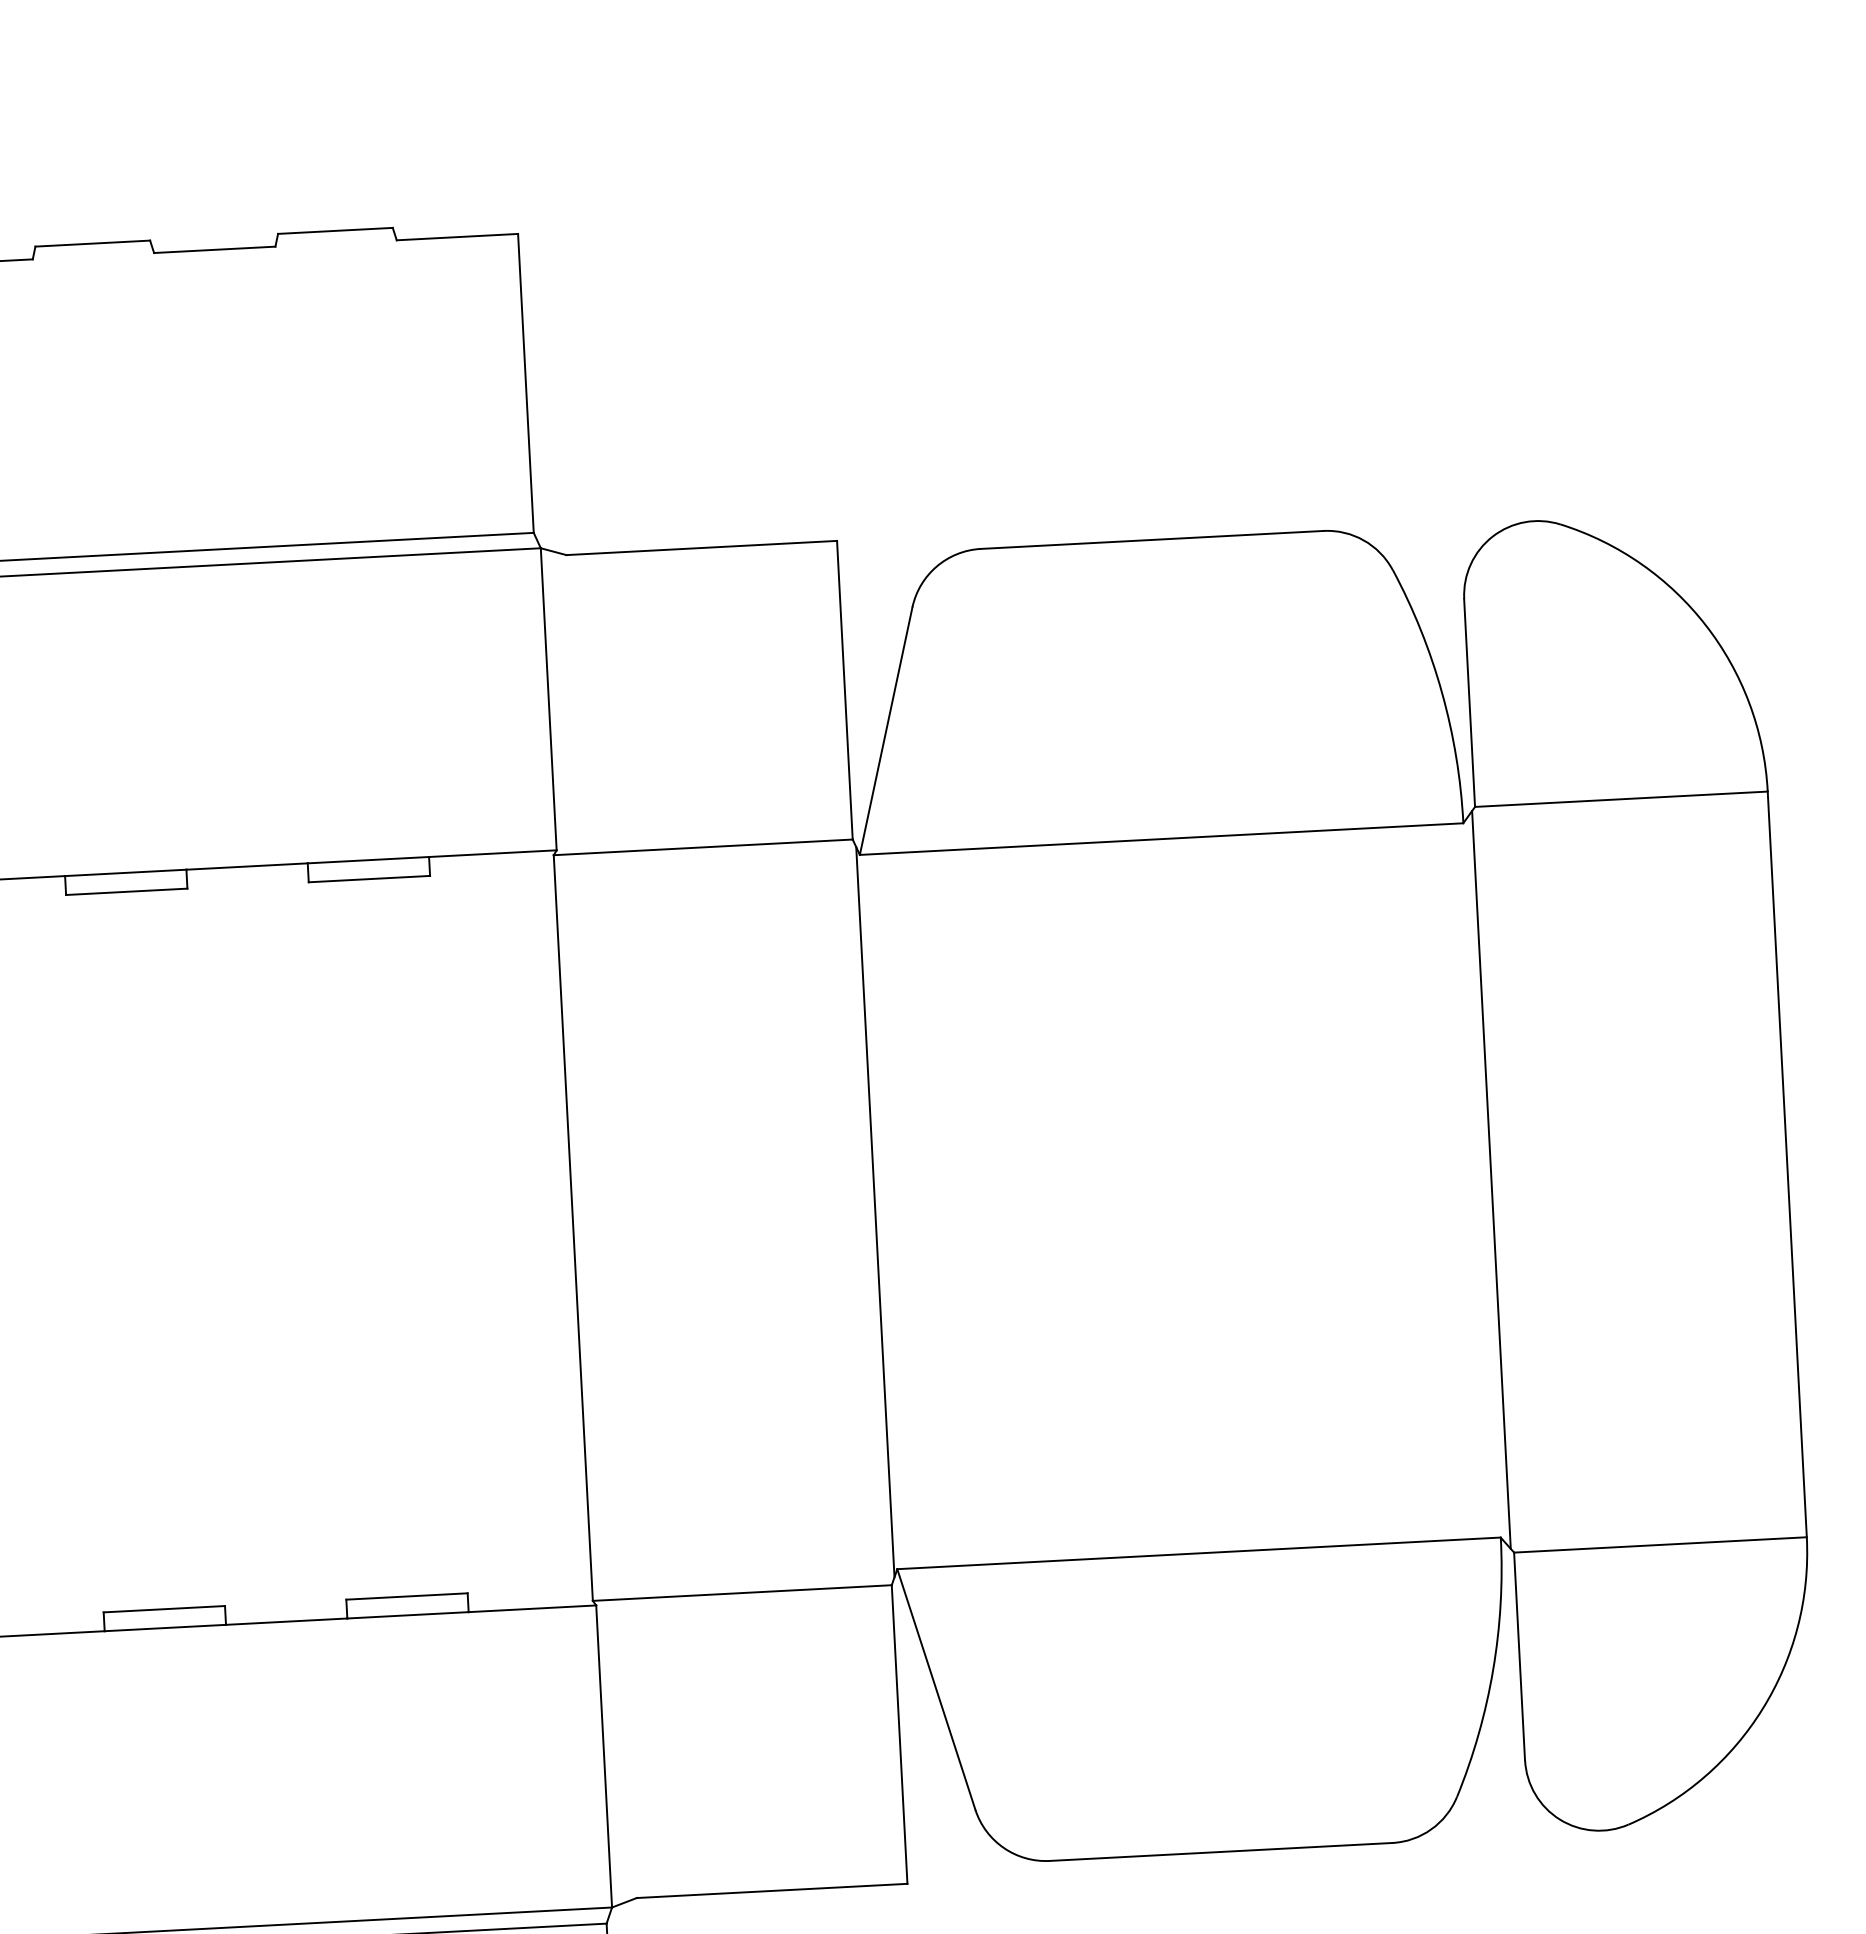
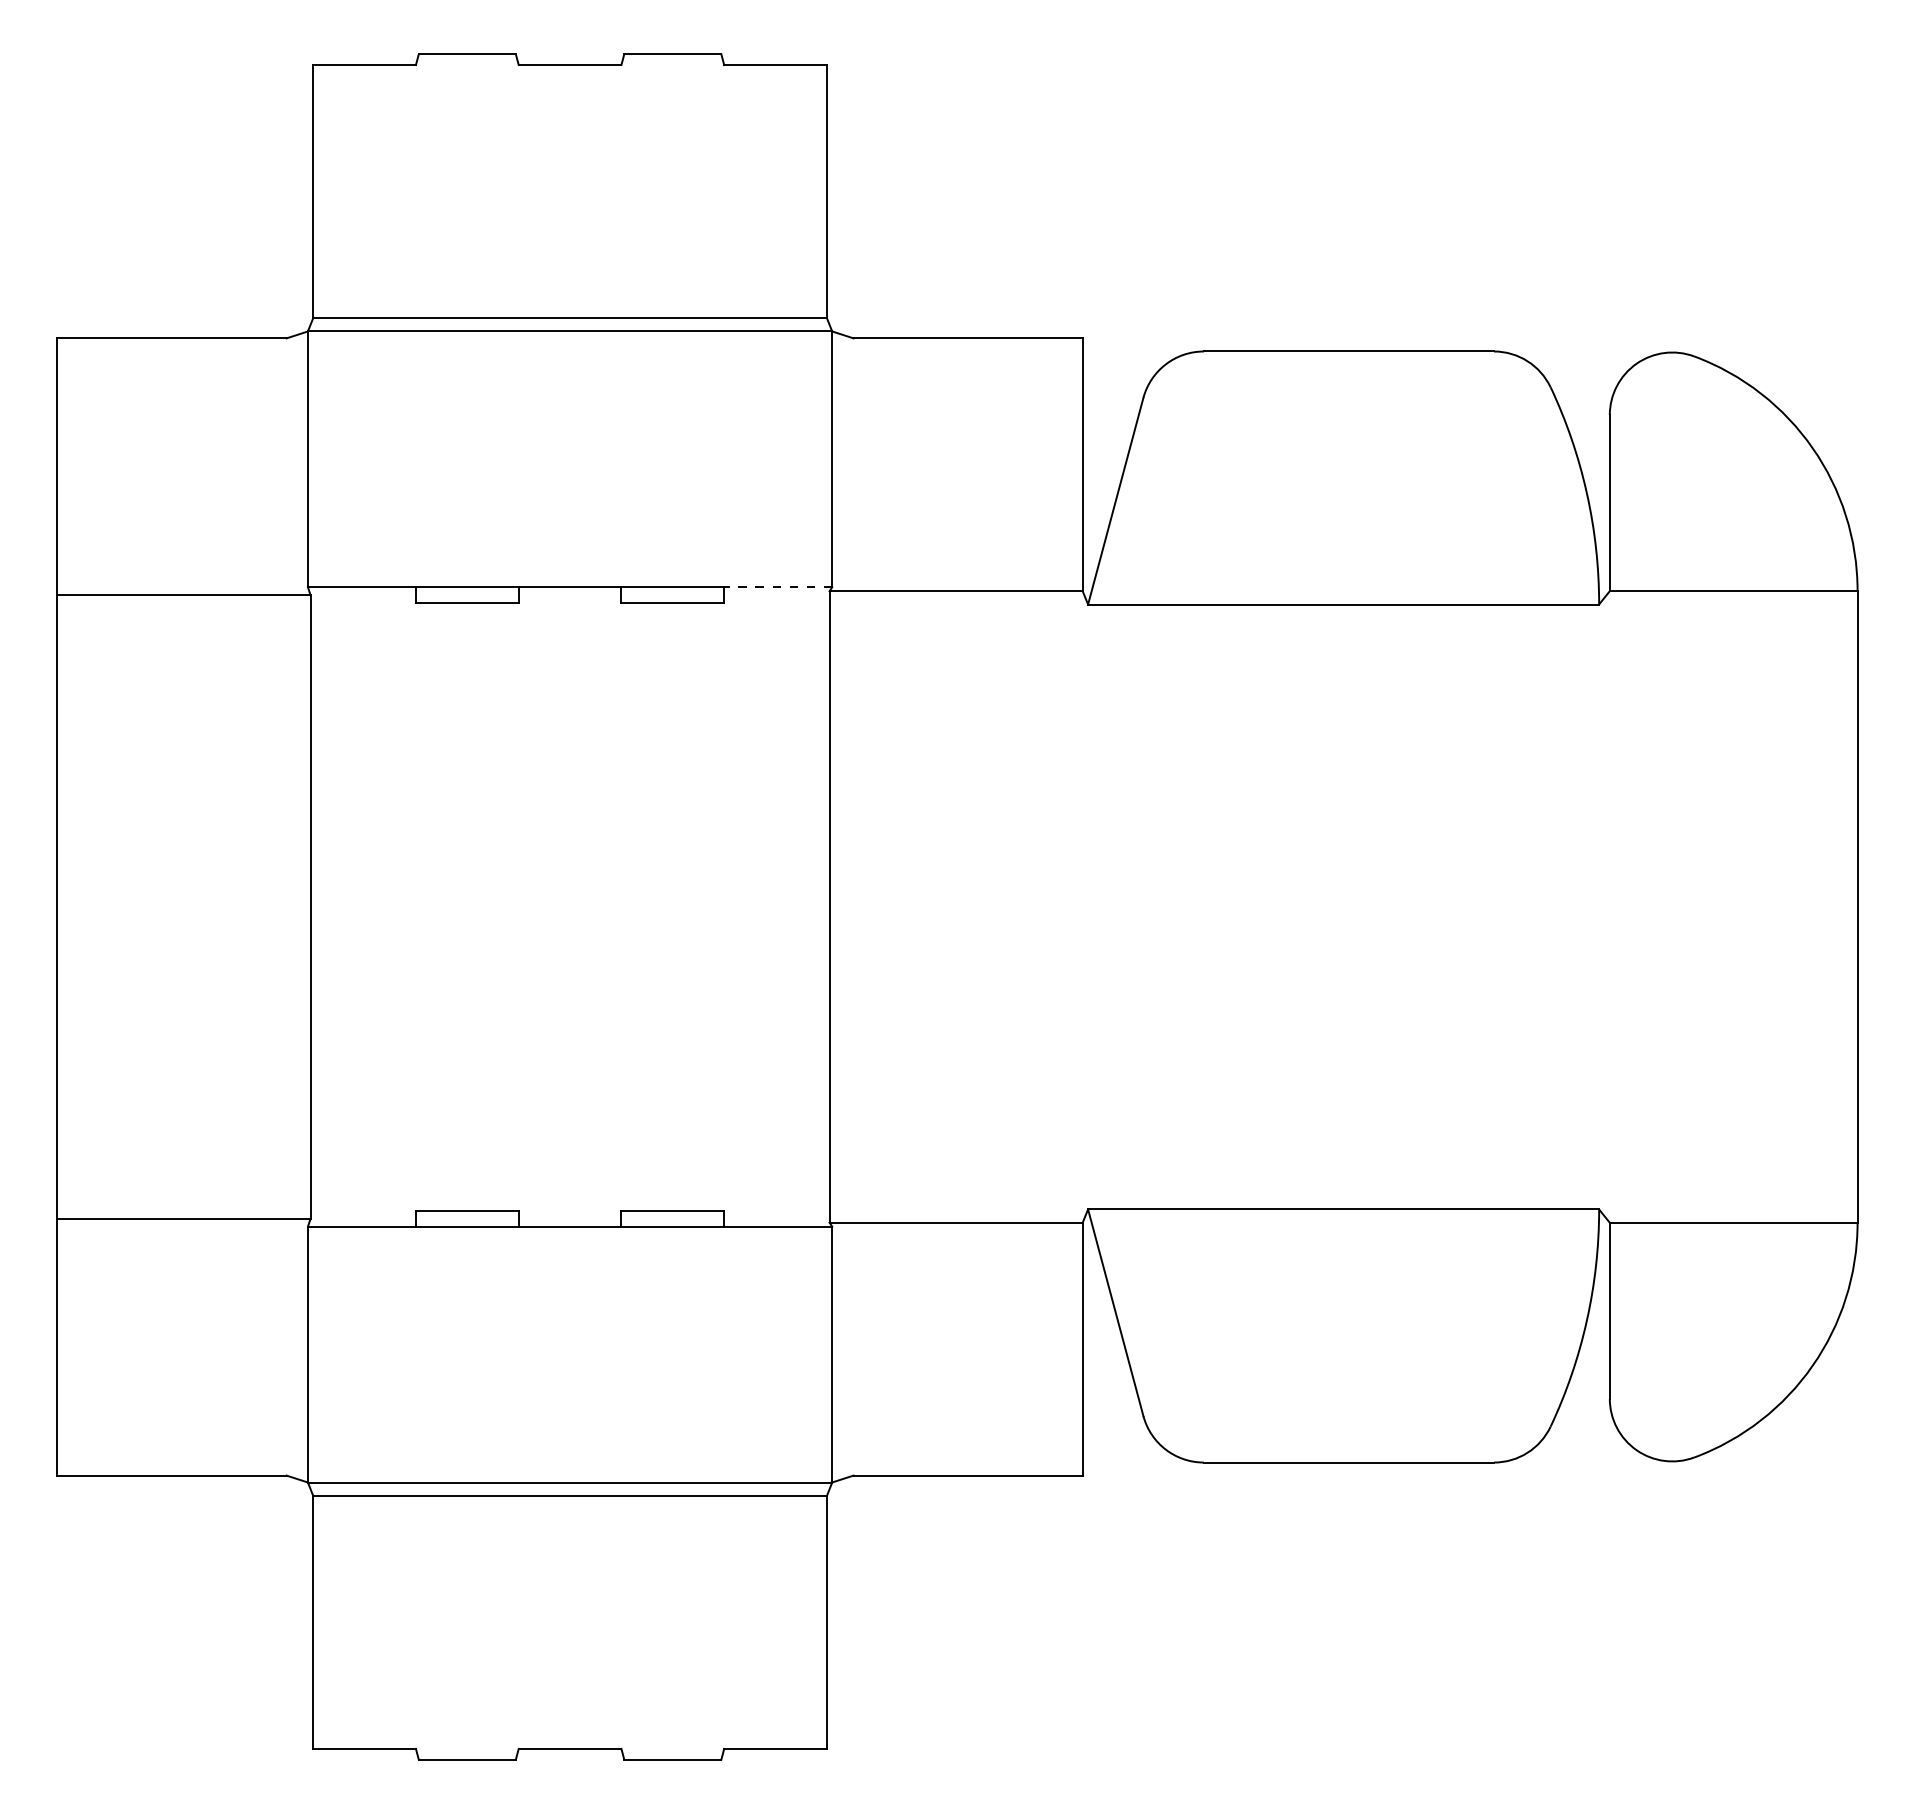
line: (492, 853) -> (777, 587), solid -> dashed
line: (1491, 1179) -> (1607, 906), removed
line: (875, 1211) -> (1085, 906), removed

